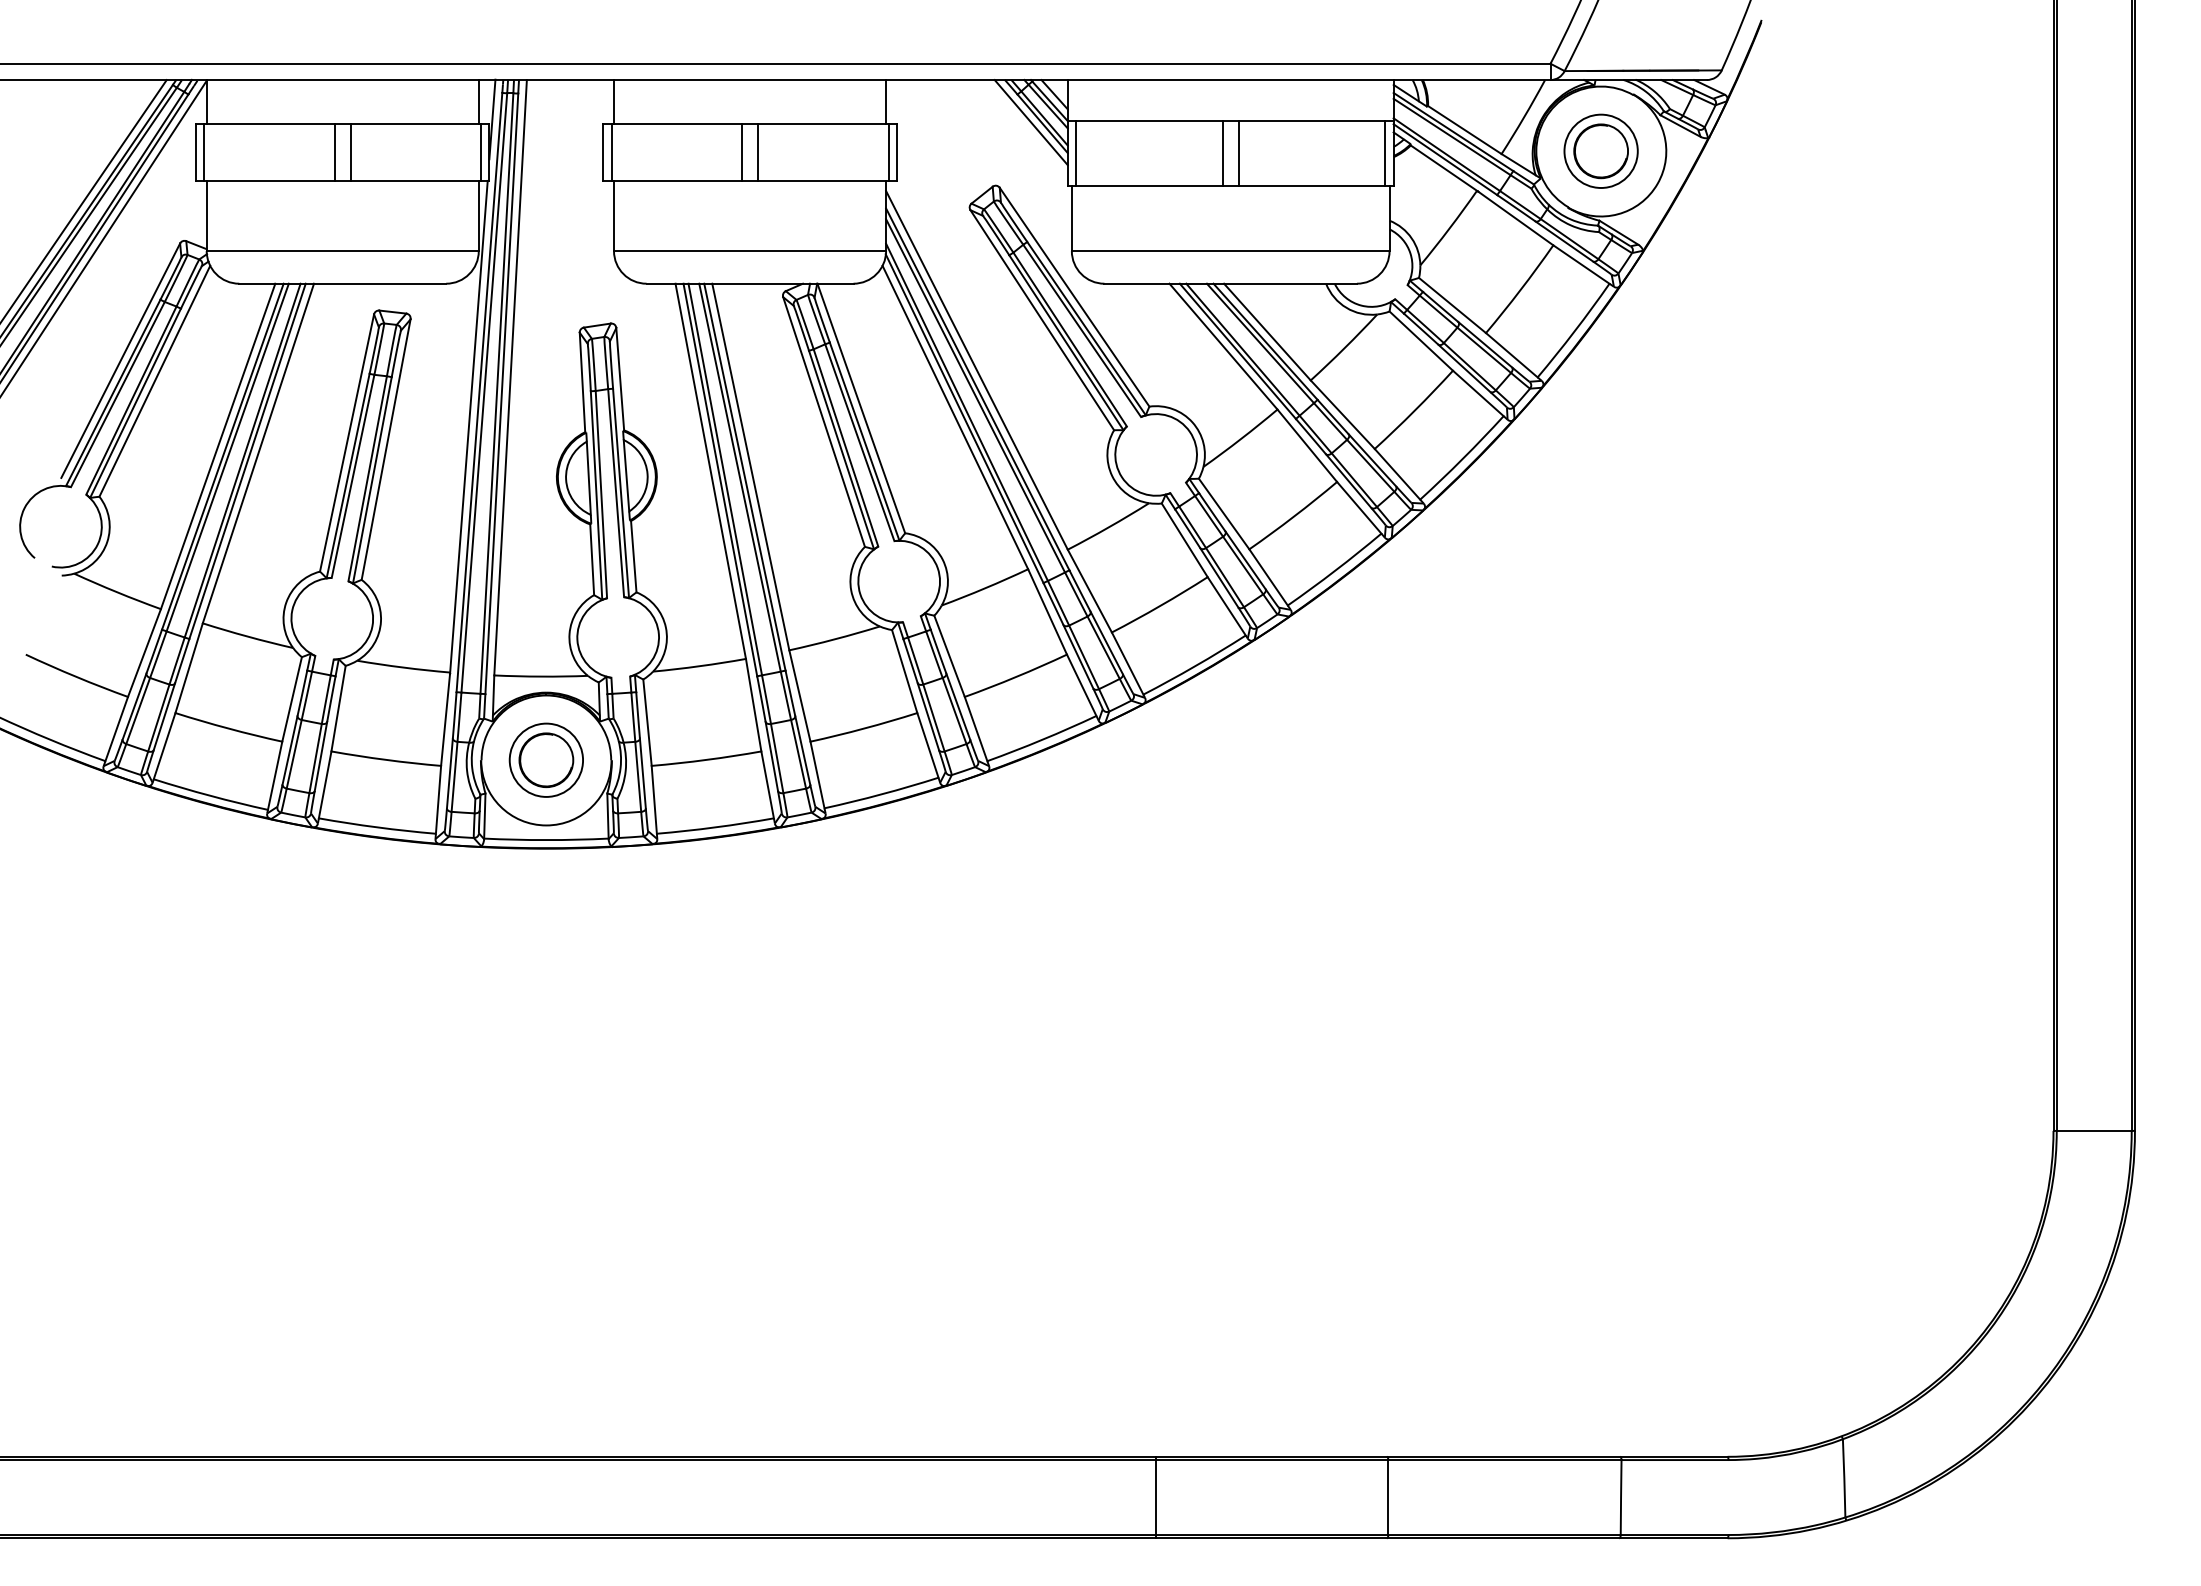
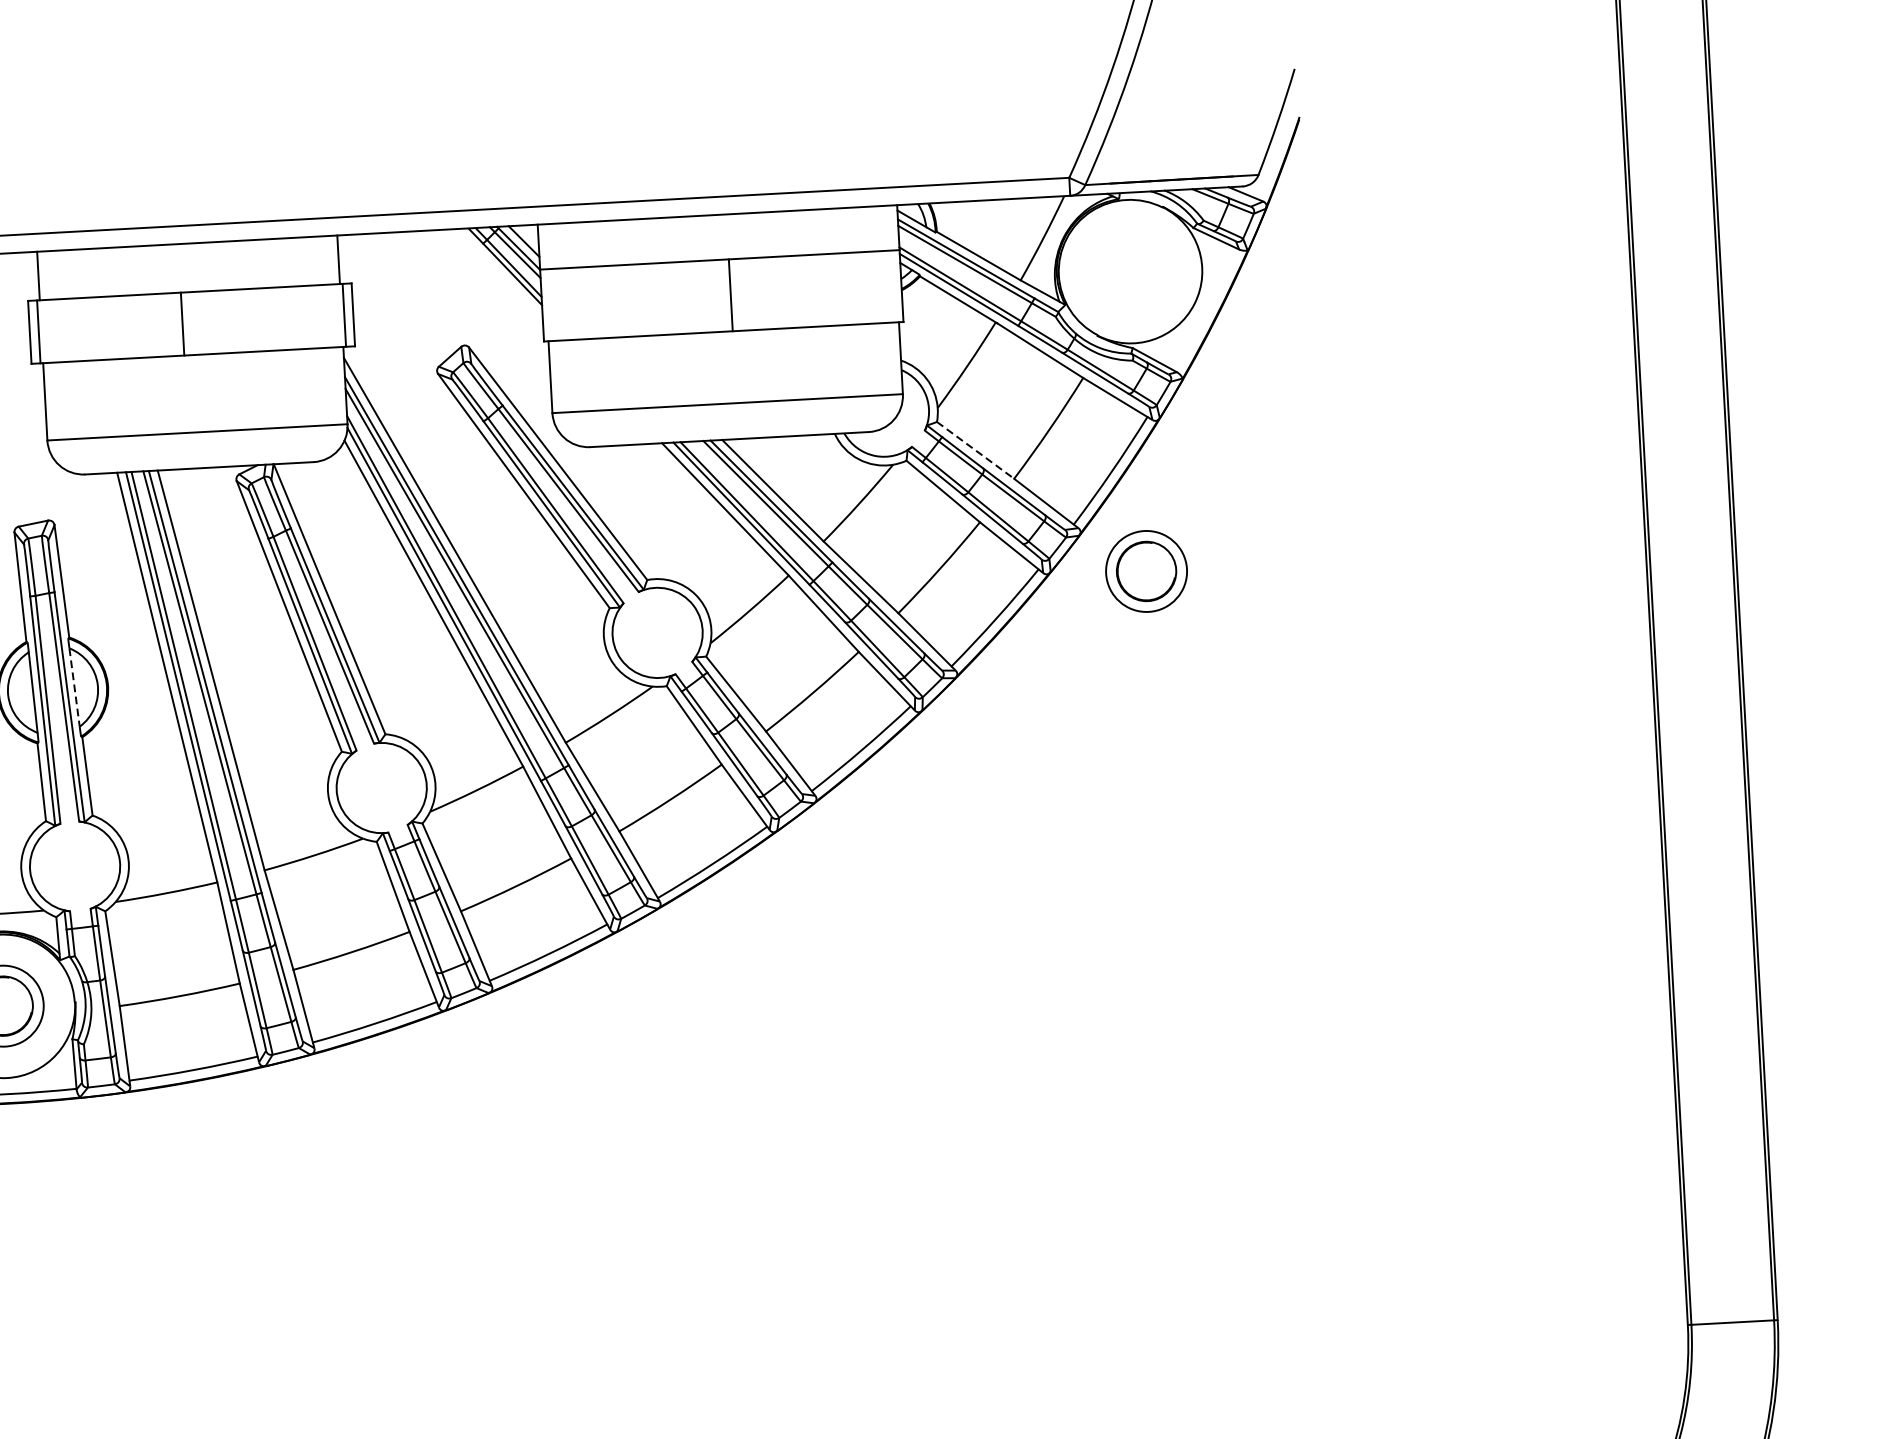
line: (1030, 122) -> (499, 273), removed
part: (1600, 150) -> (1145, 570), moved
line: (758, 152) -> (200, 323), removed
line: (1075, 152) -> (550, 304), removed
line: (1222, 152) -> (712, 295), removed
line: (1385, 152) -> (892, 285), removed
line: (1452, 305) -> (975, 450), solid -> dashed
line: (626, 475) -> (74, 687), solid -> dashed

